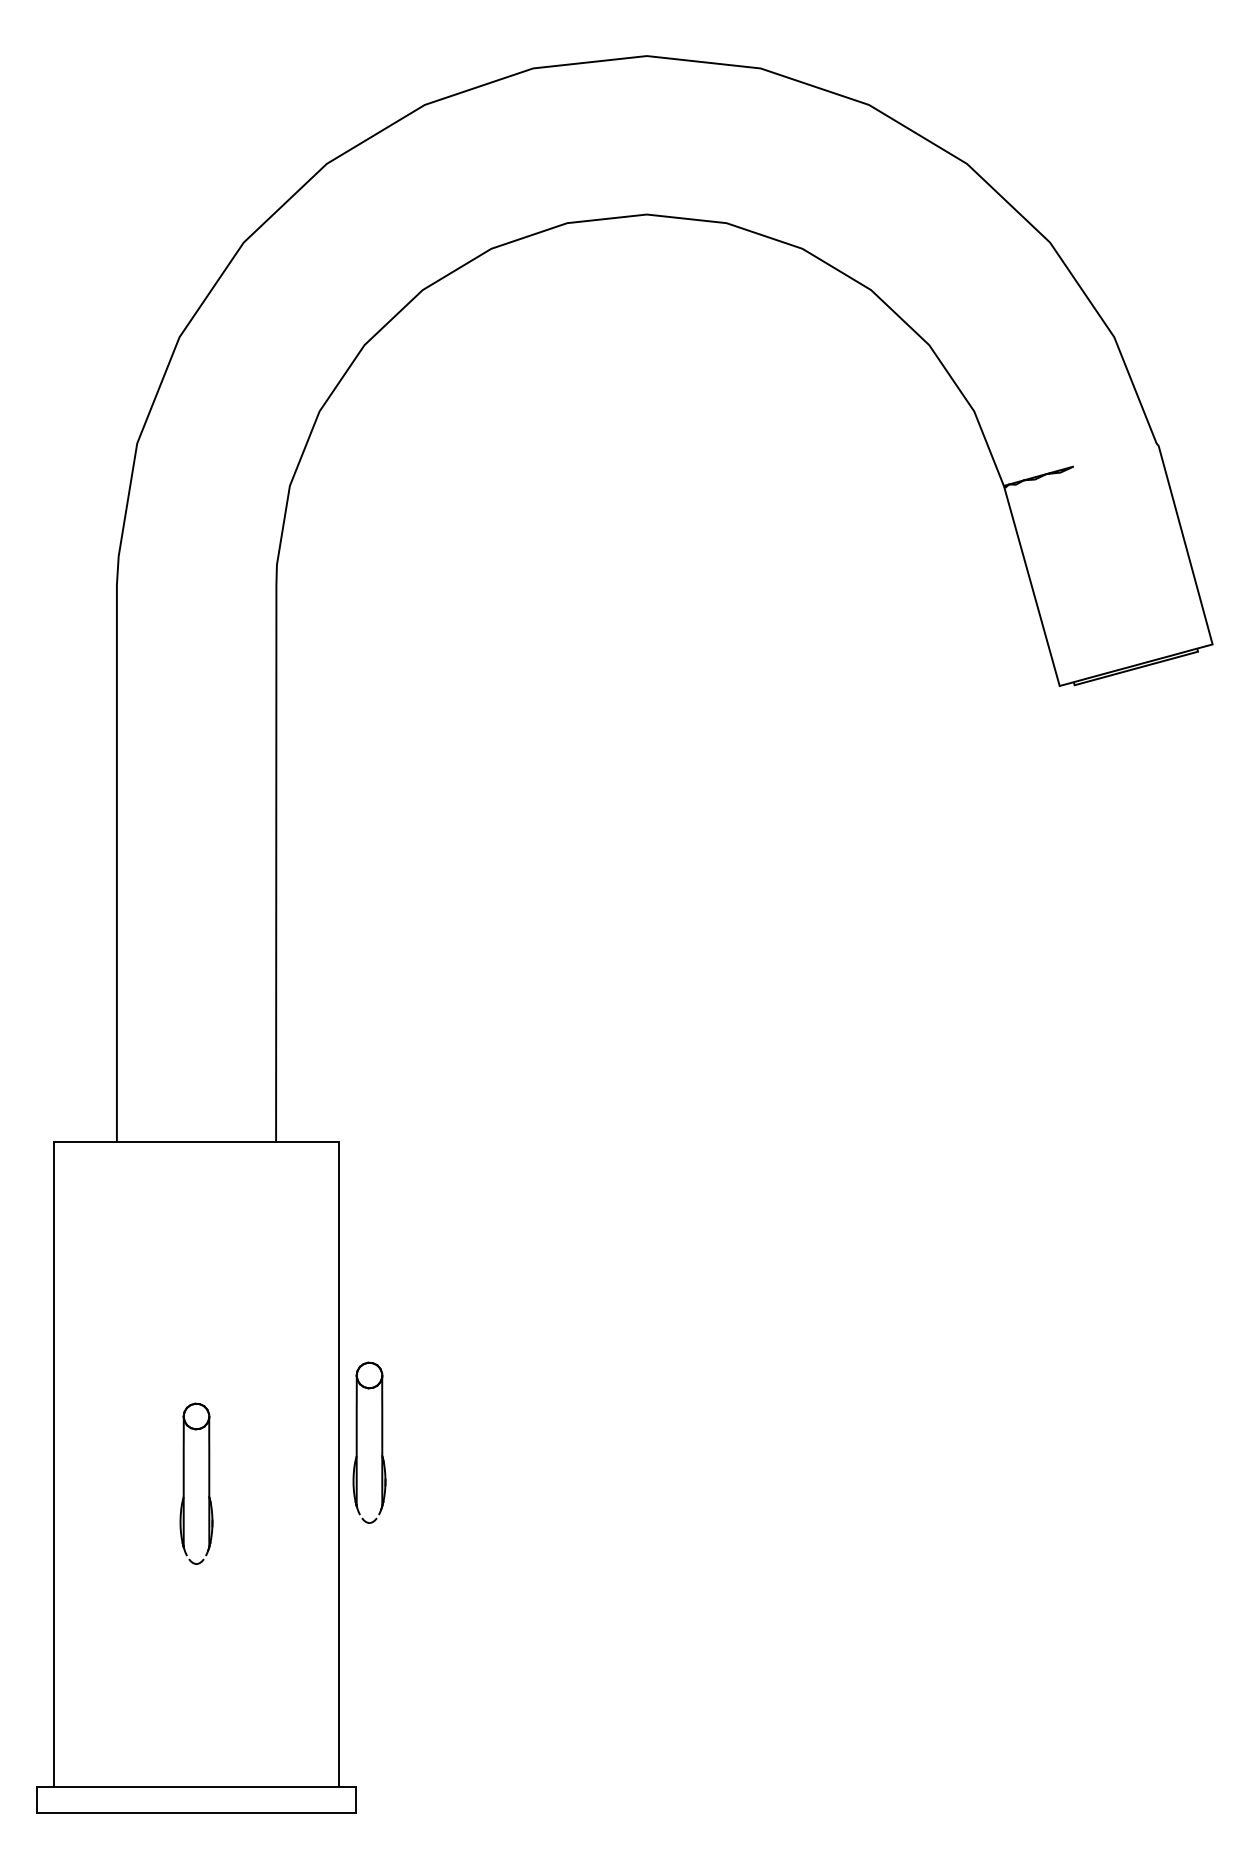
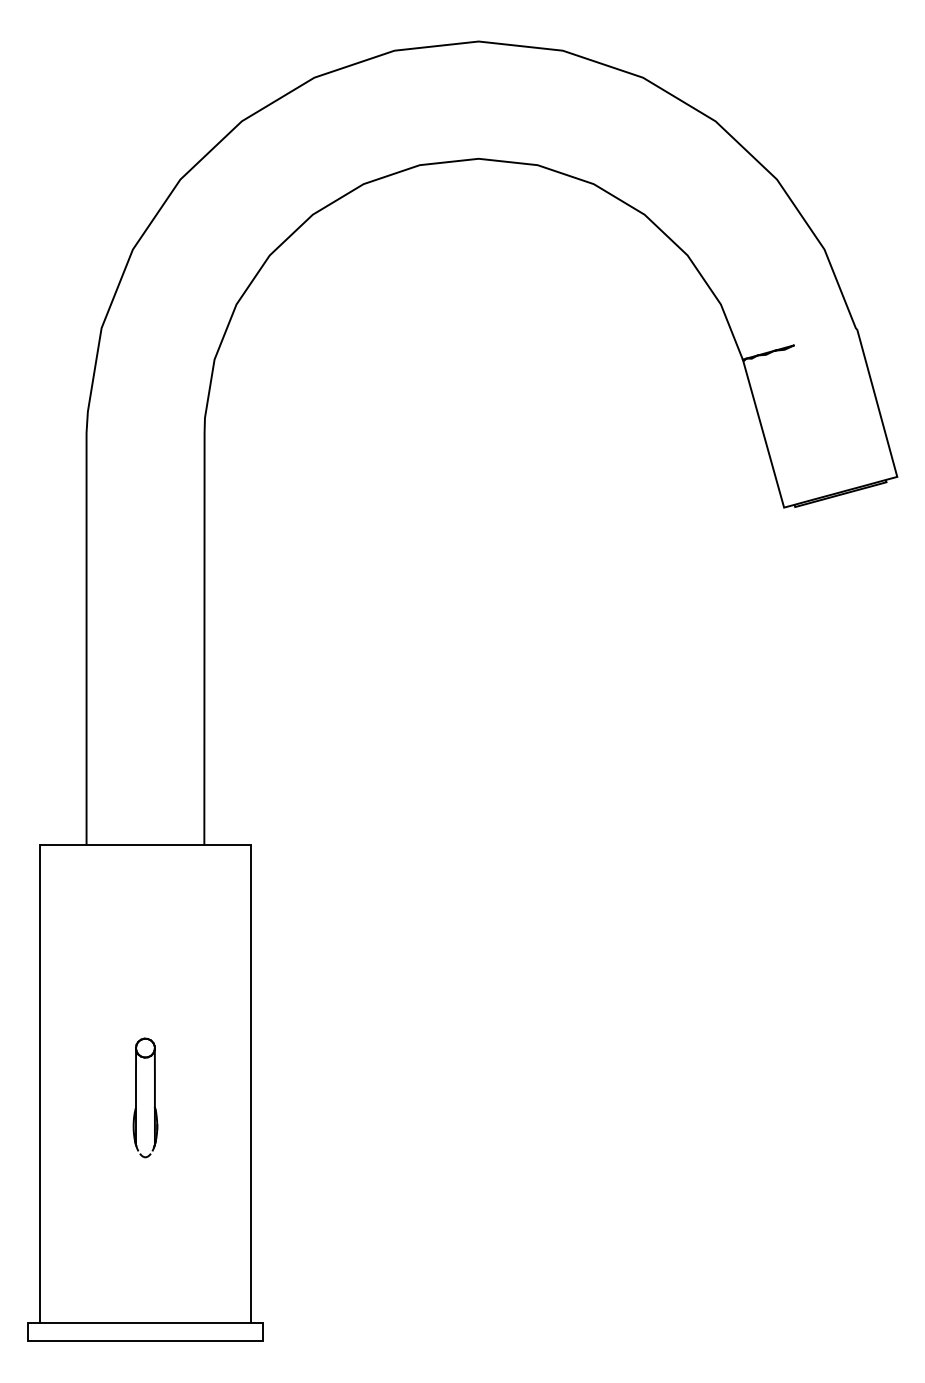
part: (357, 1442) -> (264, 1067), removed

